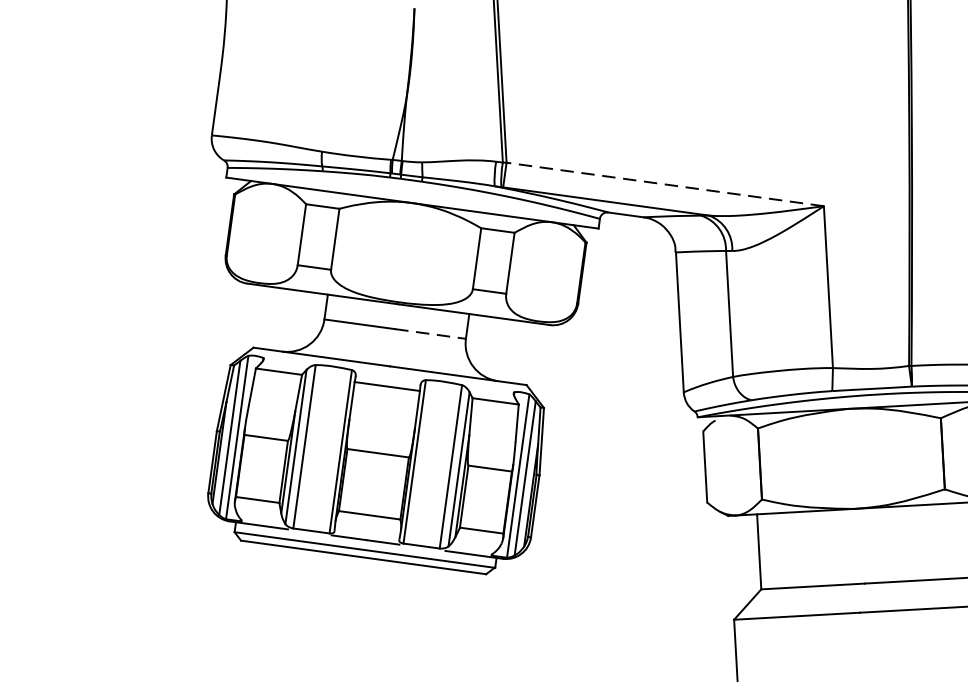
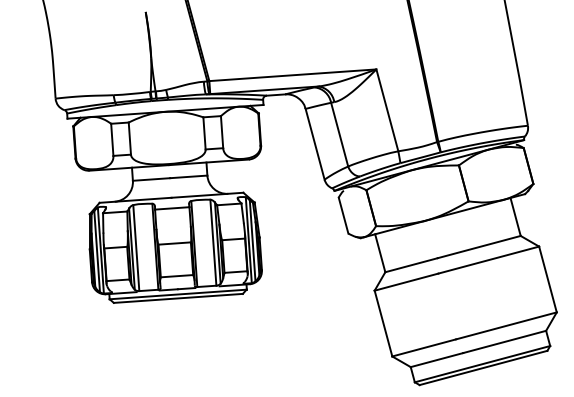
line: (664, 184) -> (292, 75), dashed -> solid
line: (430, 333) -> (188, 176), dashed -> solid

